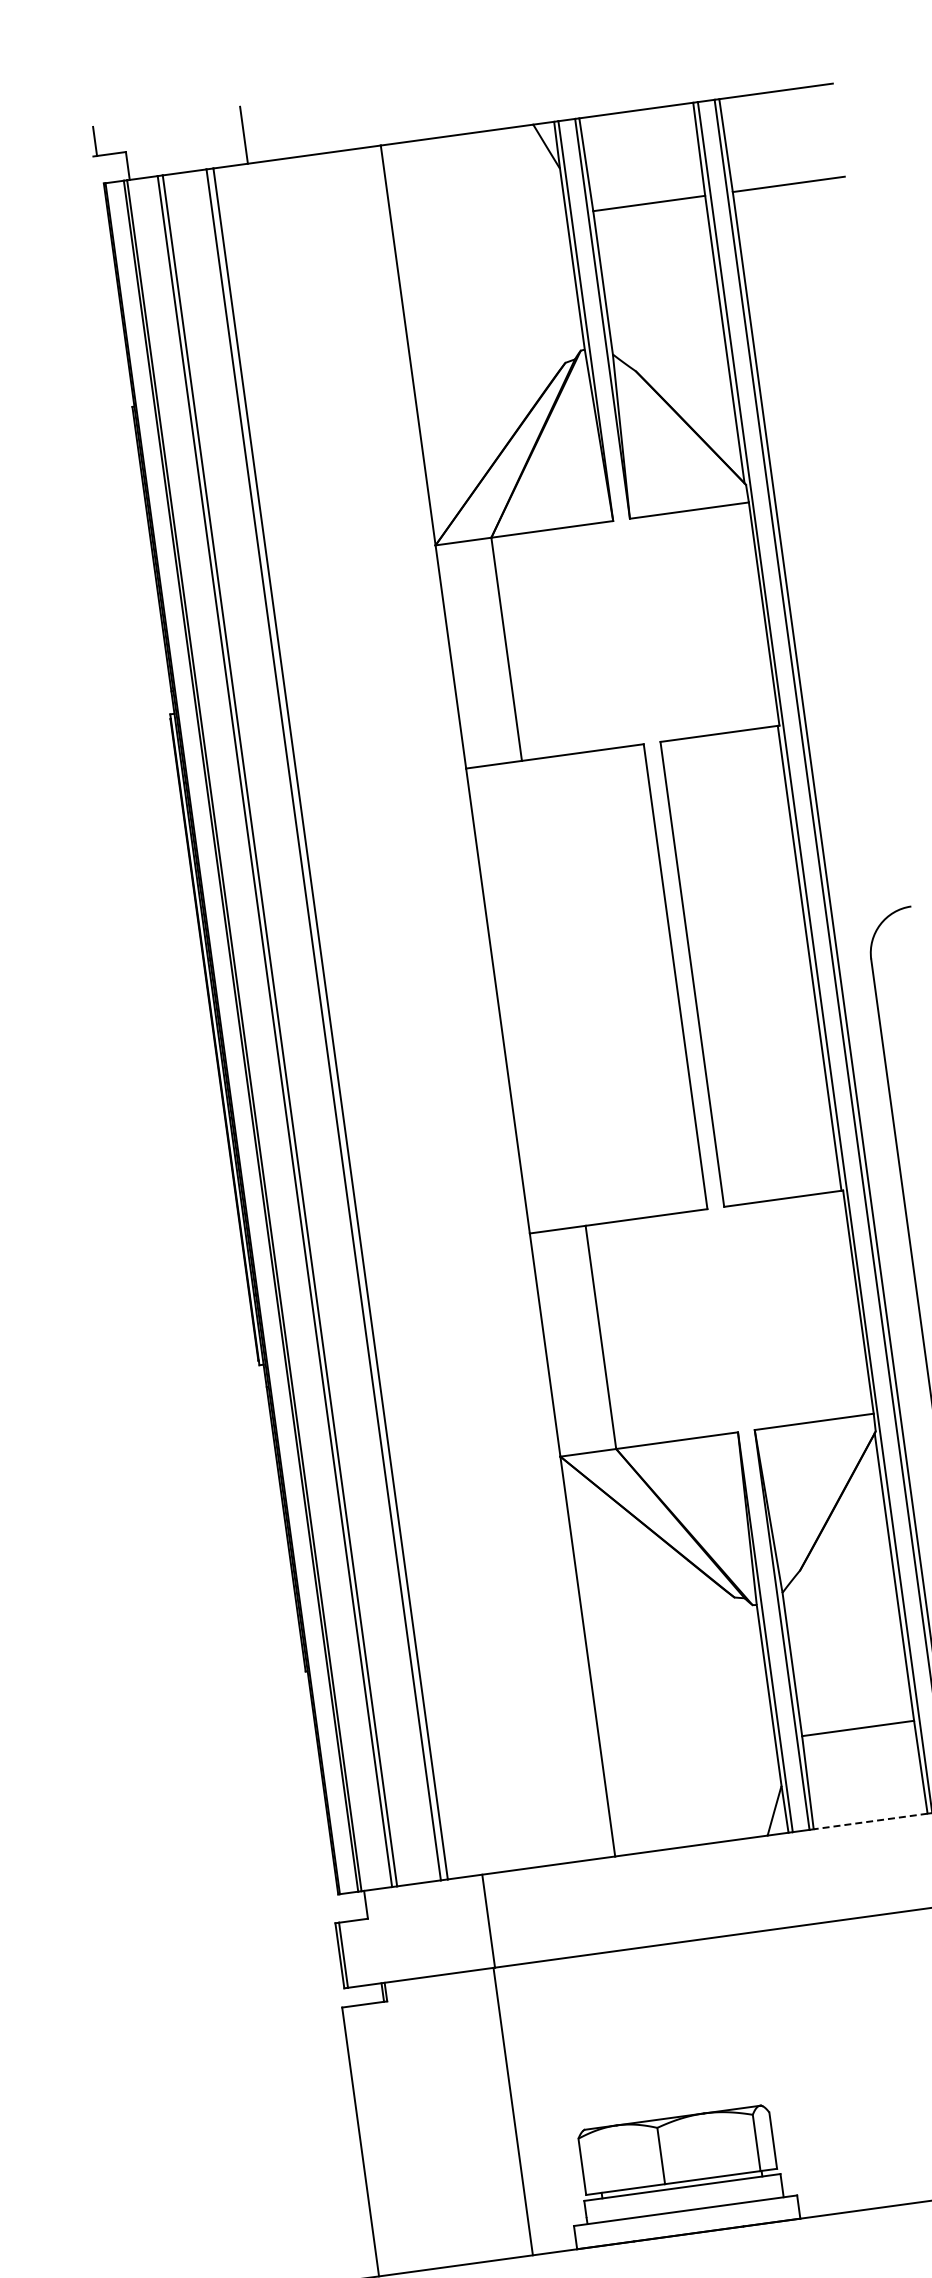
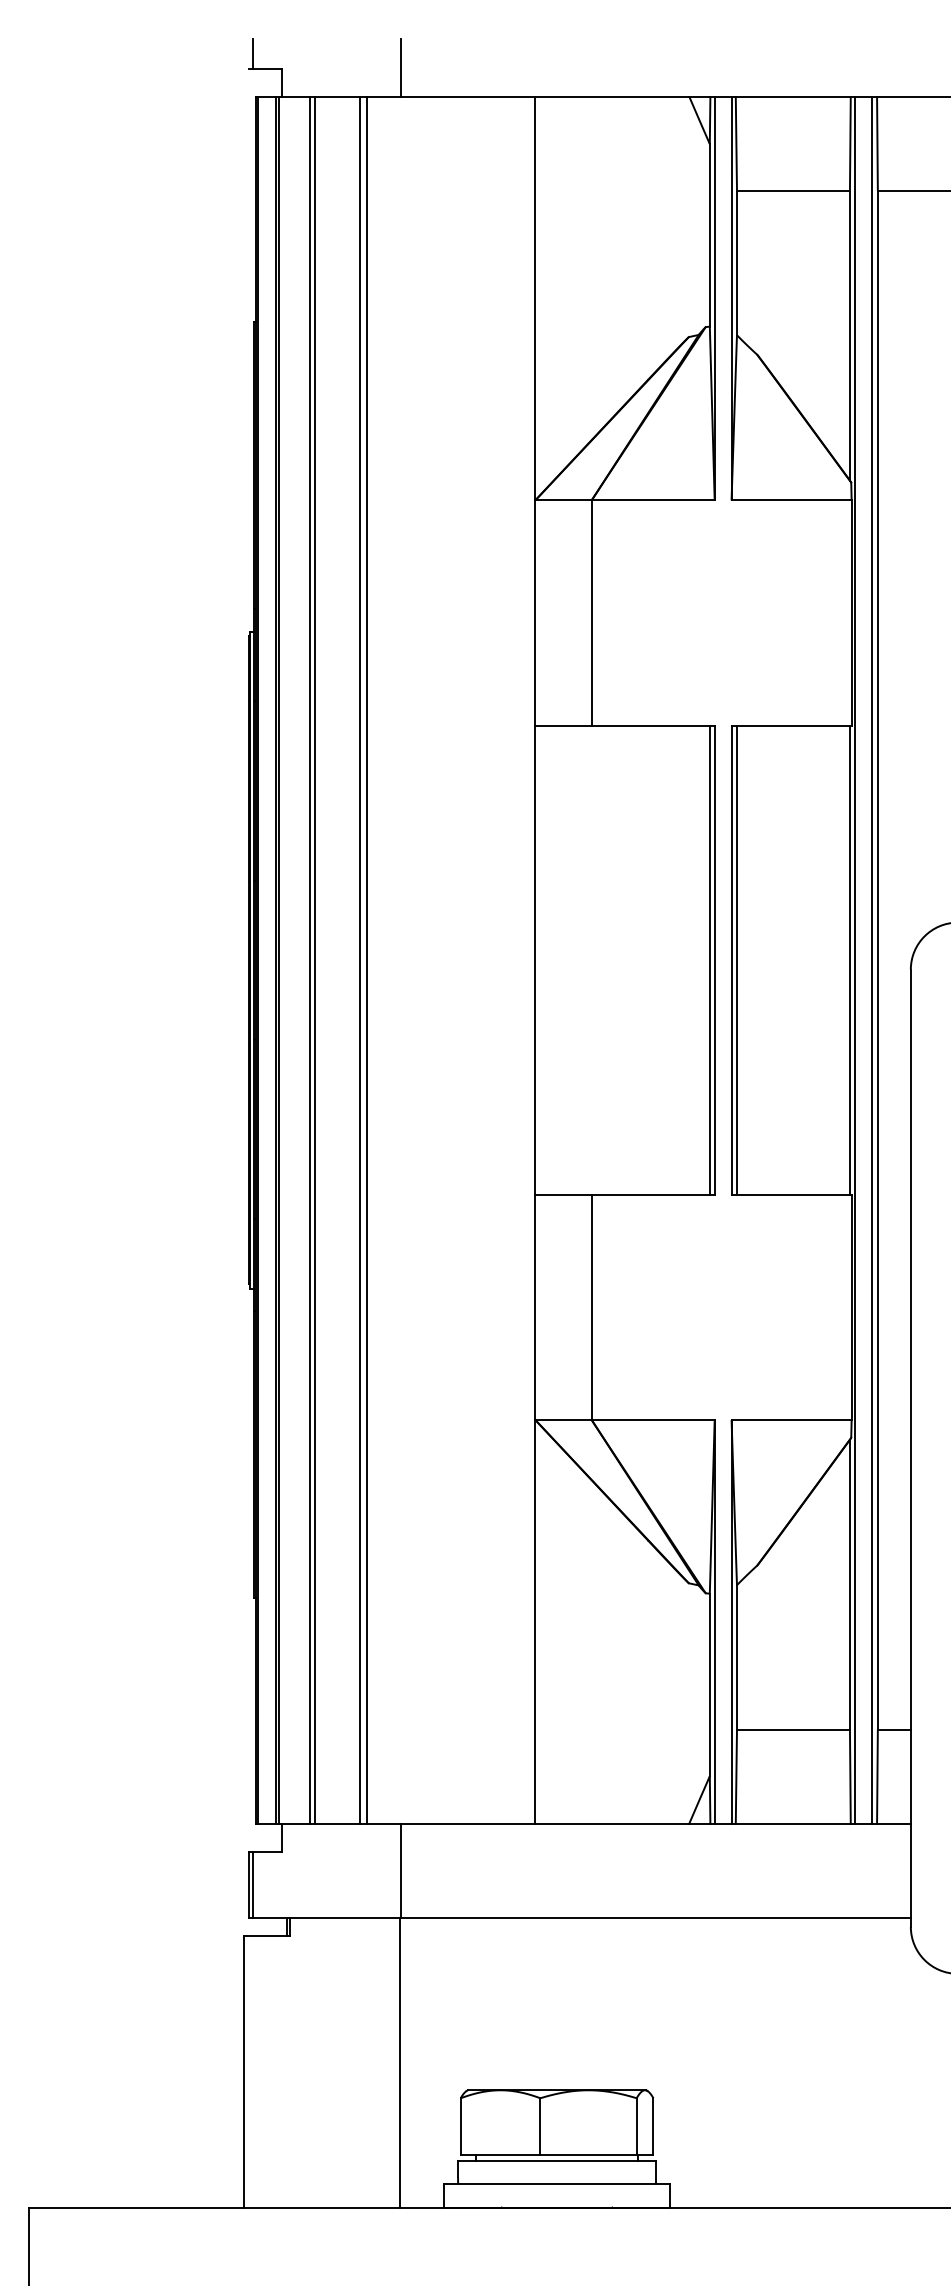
line: (698, 972) -> (737, 959), added
line: (670, 976) -> (709, 959), added
line: (869, 1821) -> (792, 1823), dashed -> solid

